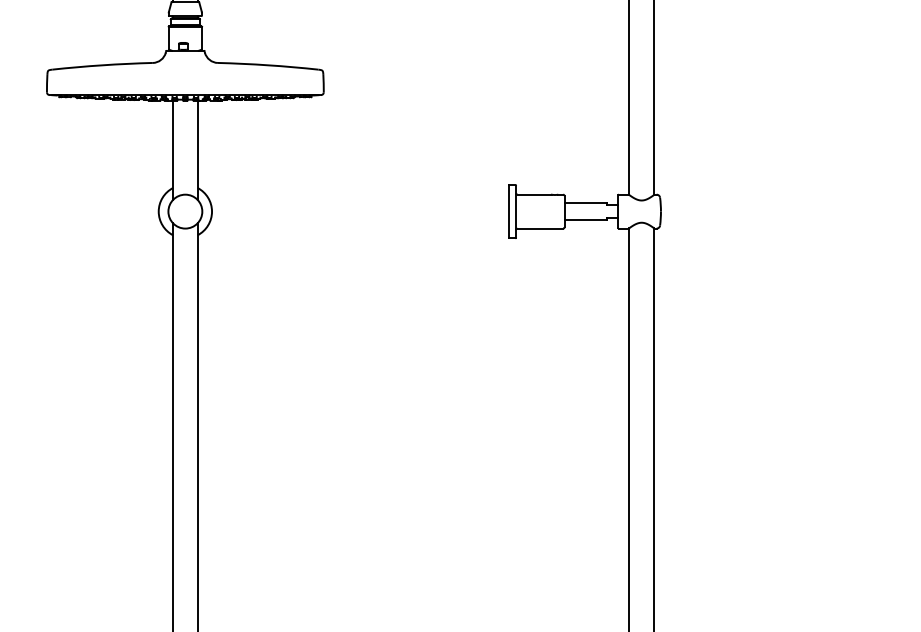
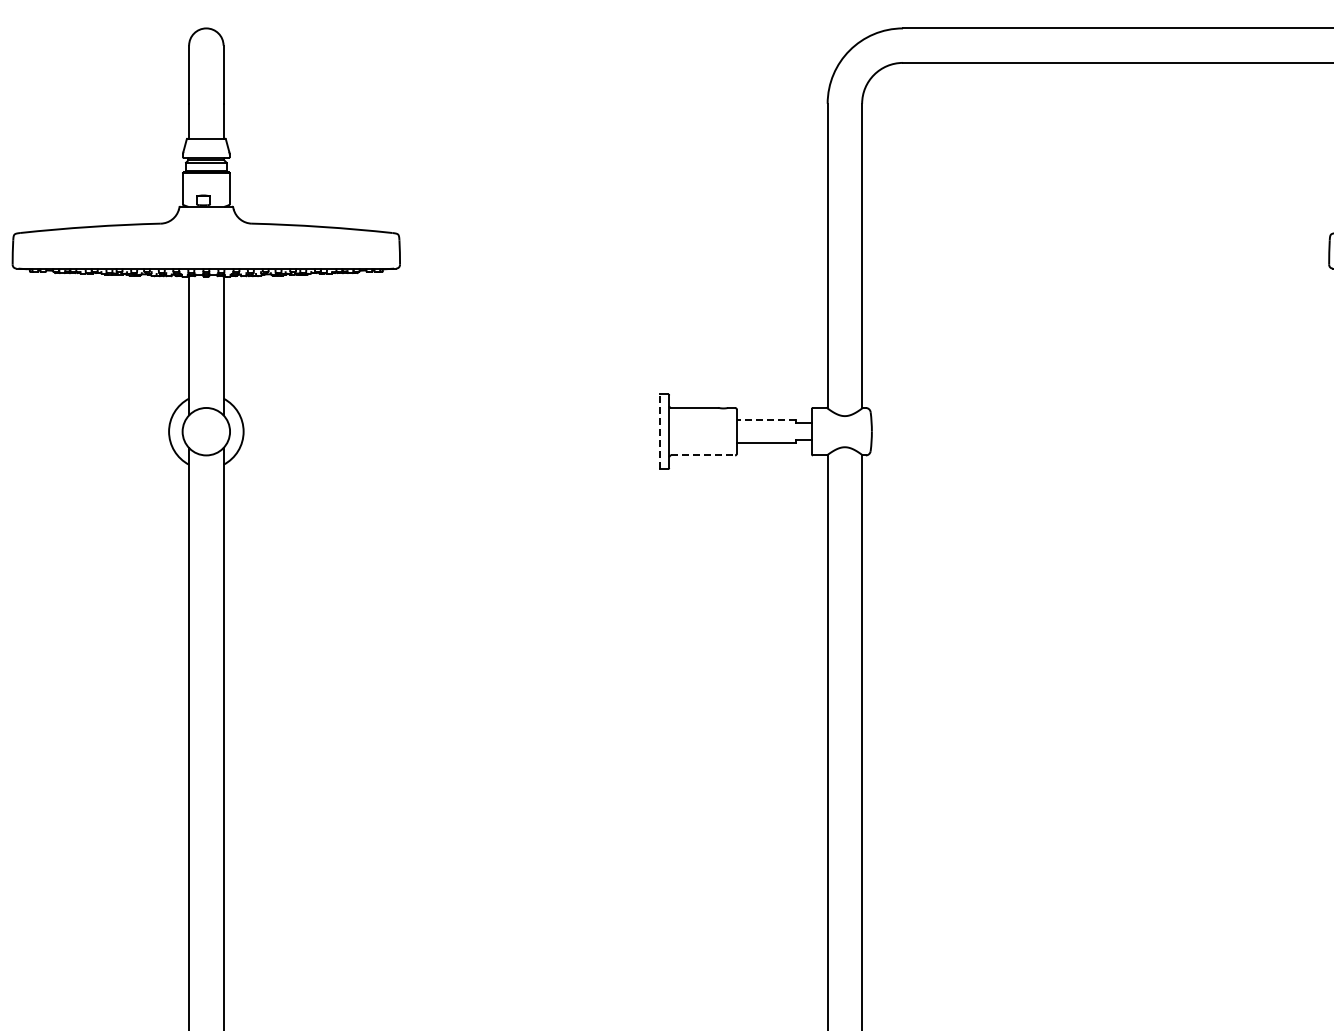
line: (585, 203) -> (766, 420), solid -> dashed
line: (509, 211) -> (659, 431), solid -> dashed
line: (540, 228) -> (703, 455), solid -> dashed

